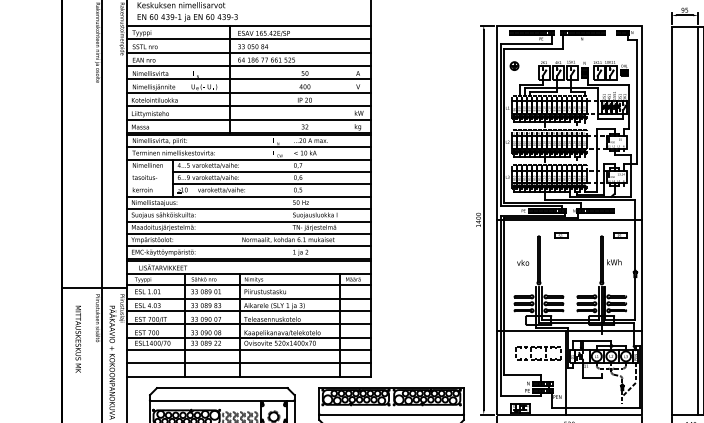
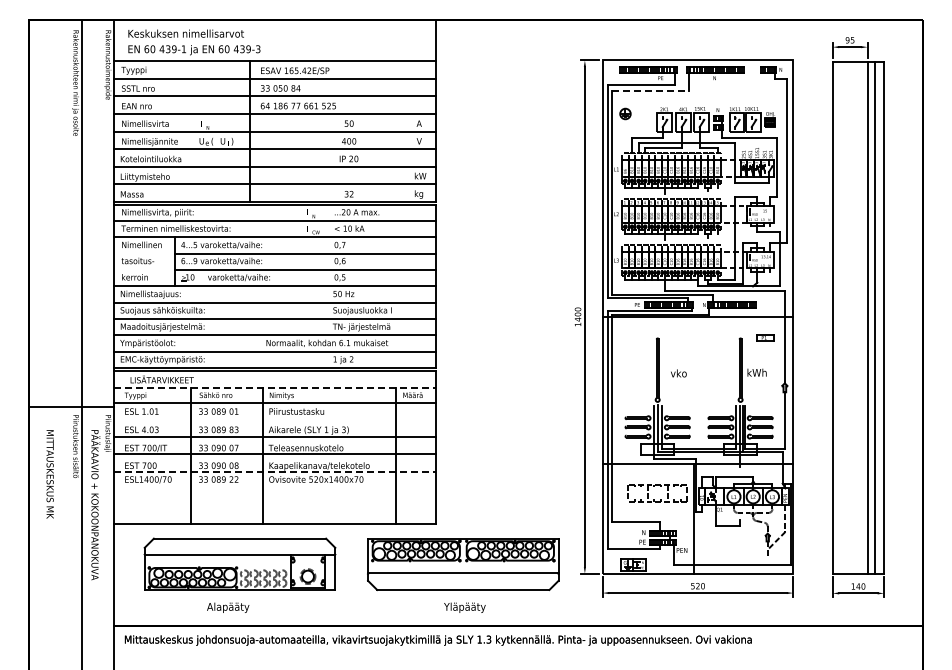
line: (533, 48) -> (650, 90), solid -> dashed
part: (561, 235) -> (687, 337), removed
text: (522, 262) -> (678, 373), moved
line: (248, 274) -> (274, 388), solid -> dashed
line: (248, 298) -> (274, 420), removed
line: (248, 337) -> (274, 472), solid -> dashed
line: (248, 350) -> (274, 488), removed
line: (248, 363) -> (274, 506), removed

